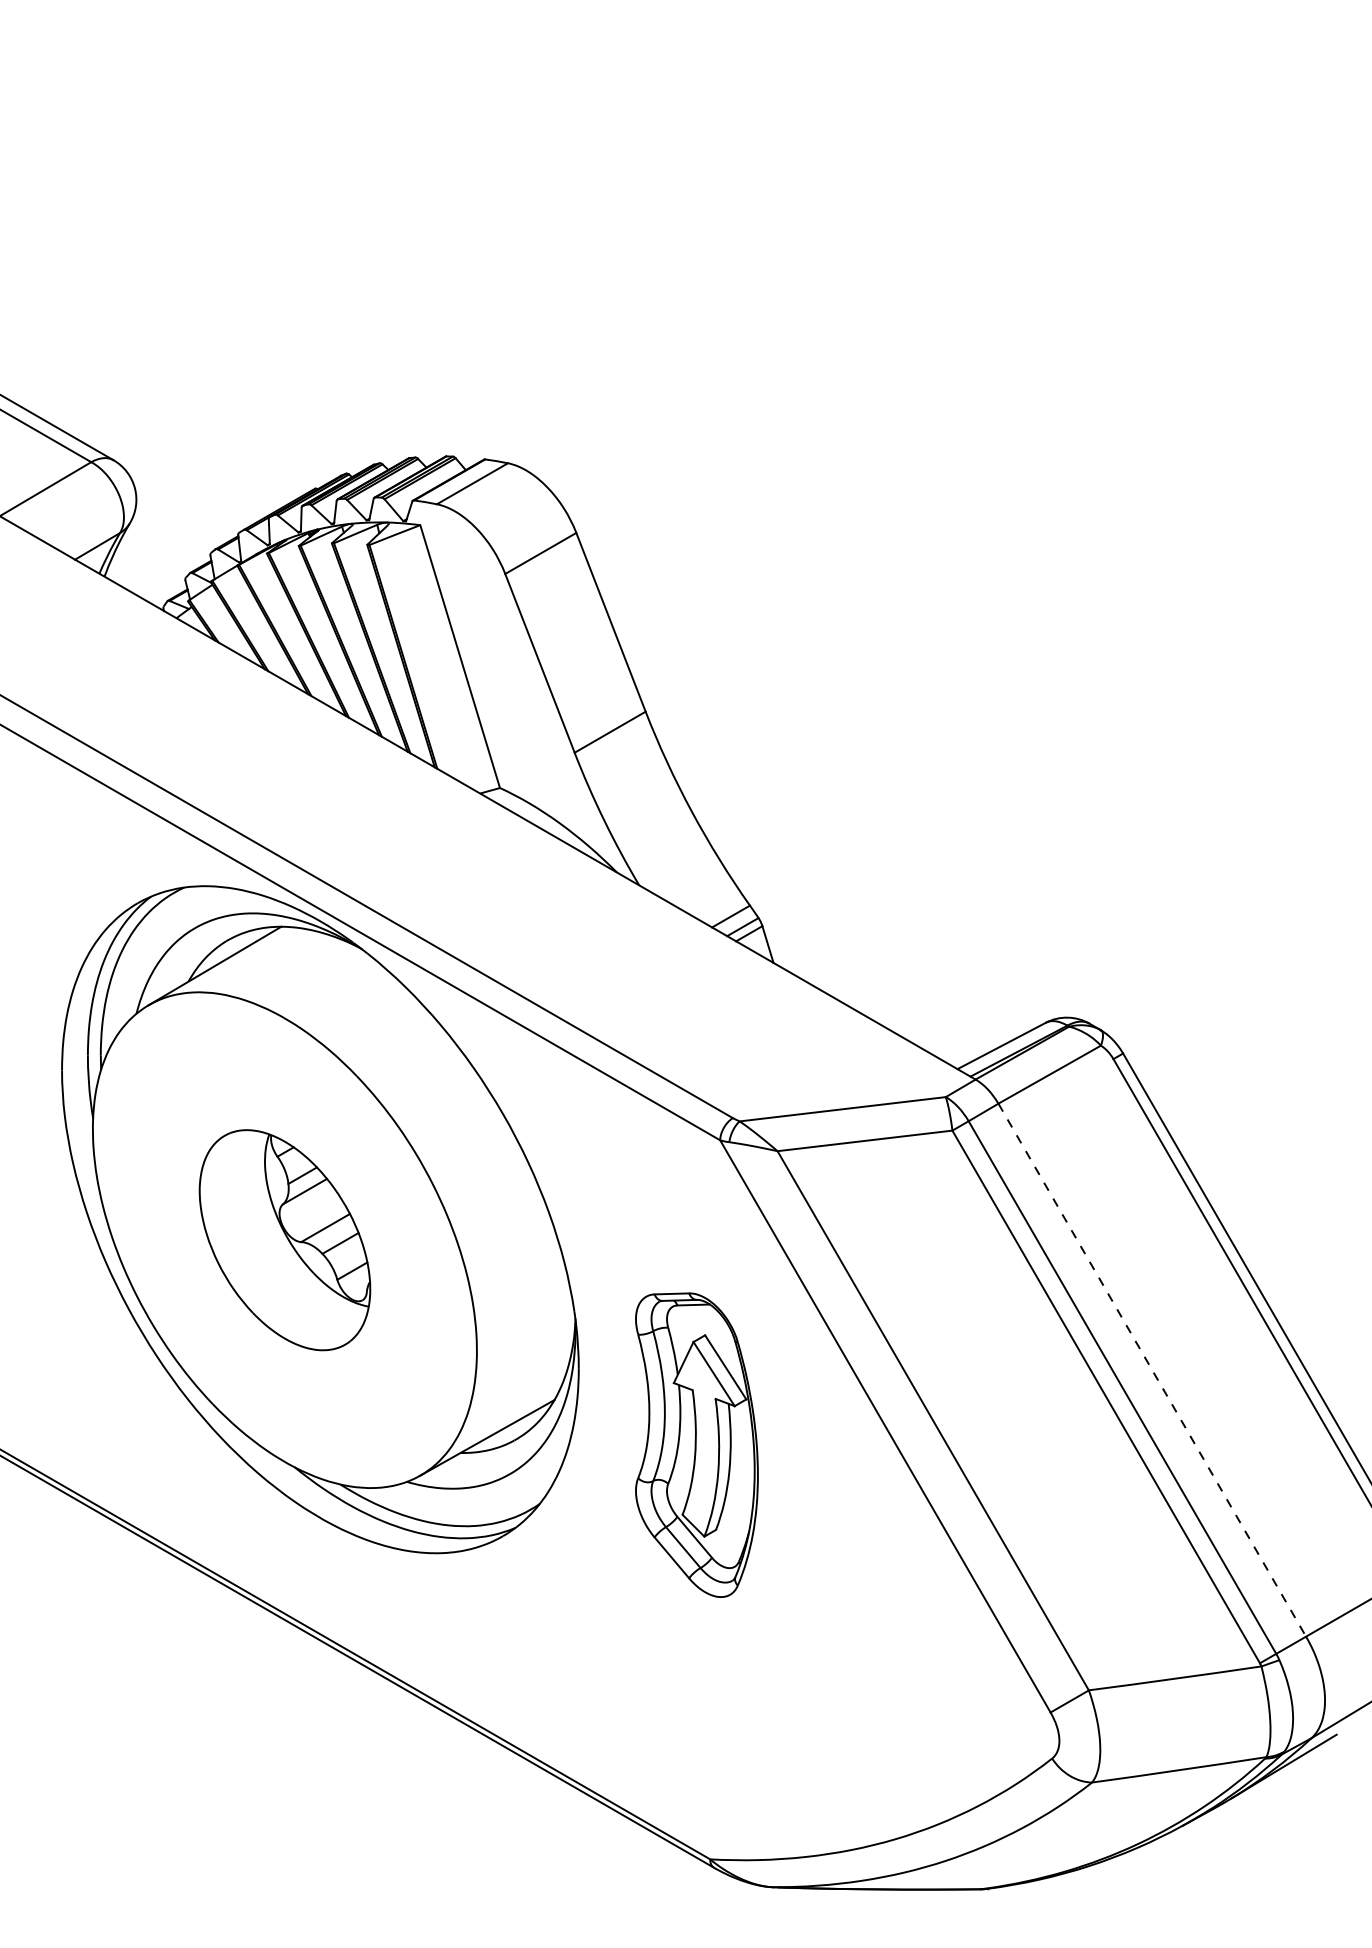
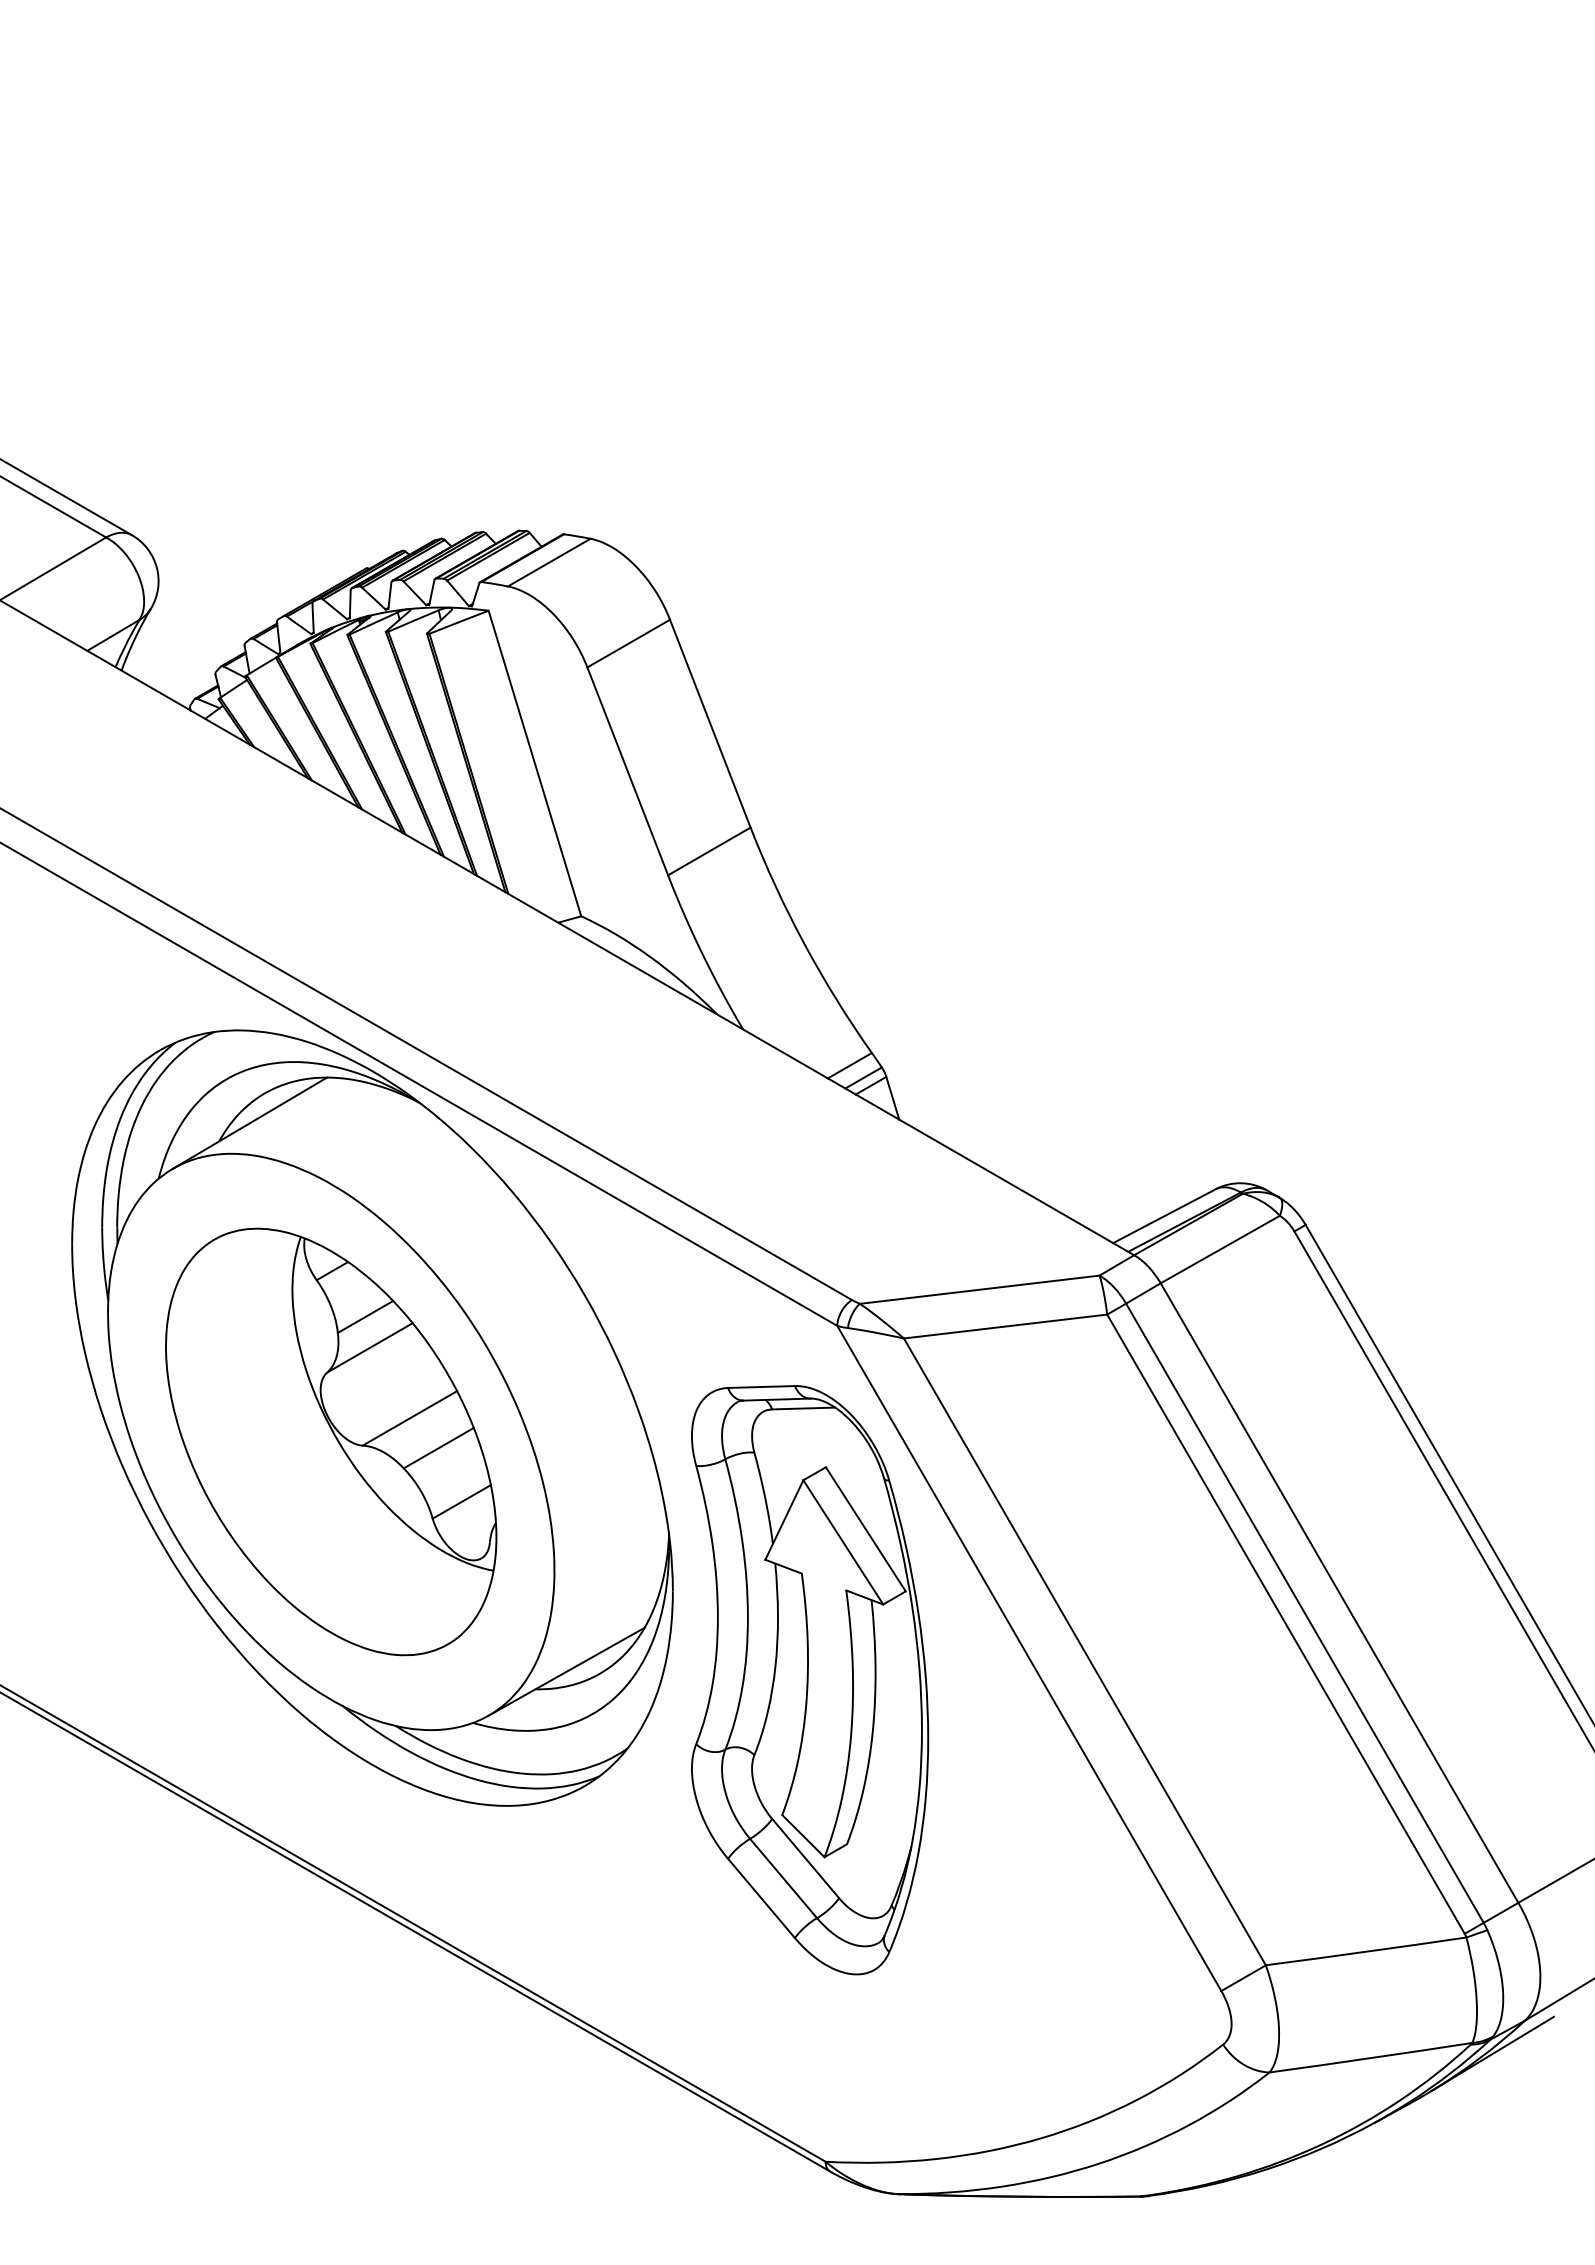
part: (285, 1239) -> (331, 1441), size x1.67
line: (1152, 1370) -> (1339, 1593), dashed -> solid
part: (697, 1445) -> (810, 1680), size x1.67

